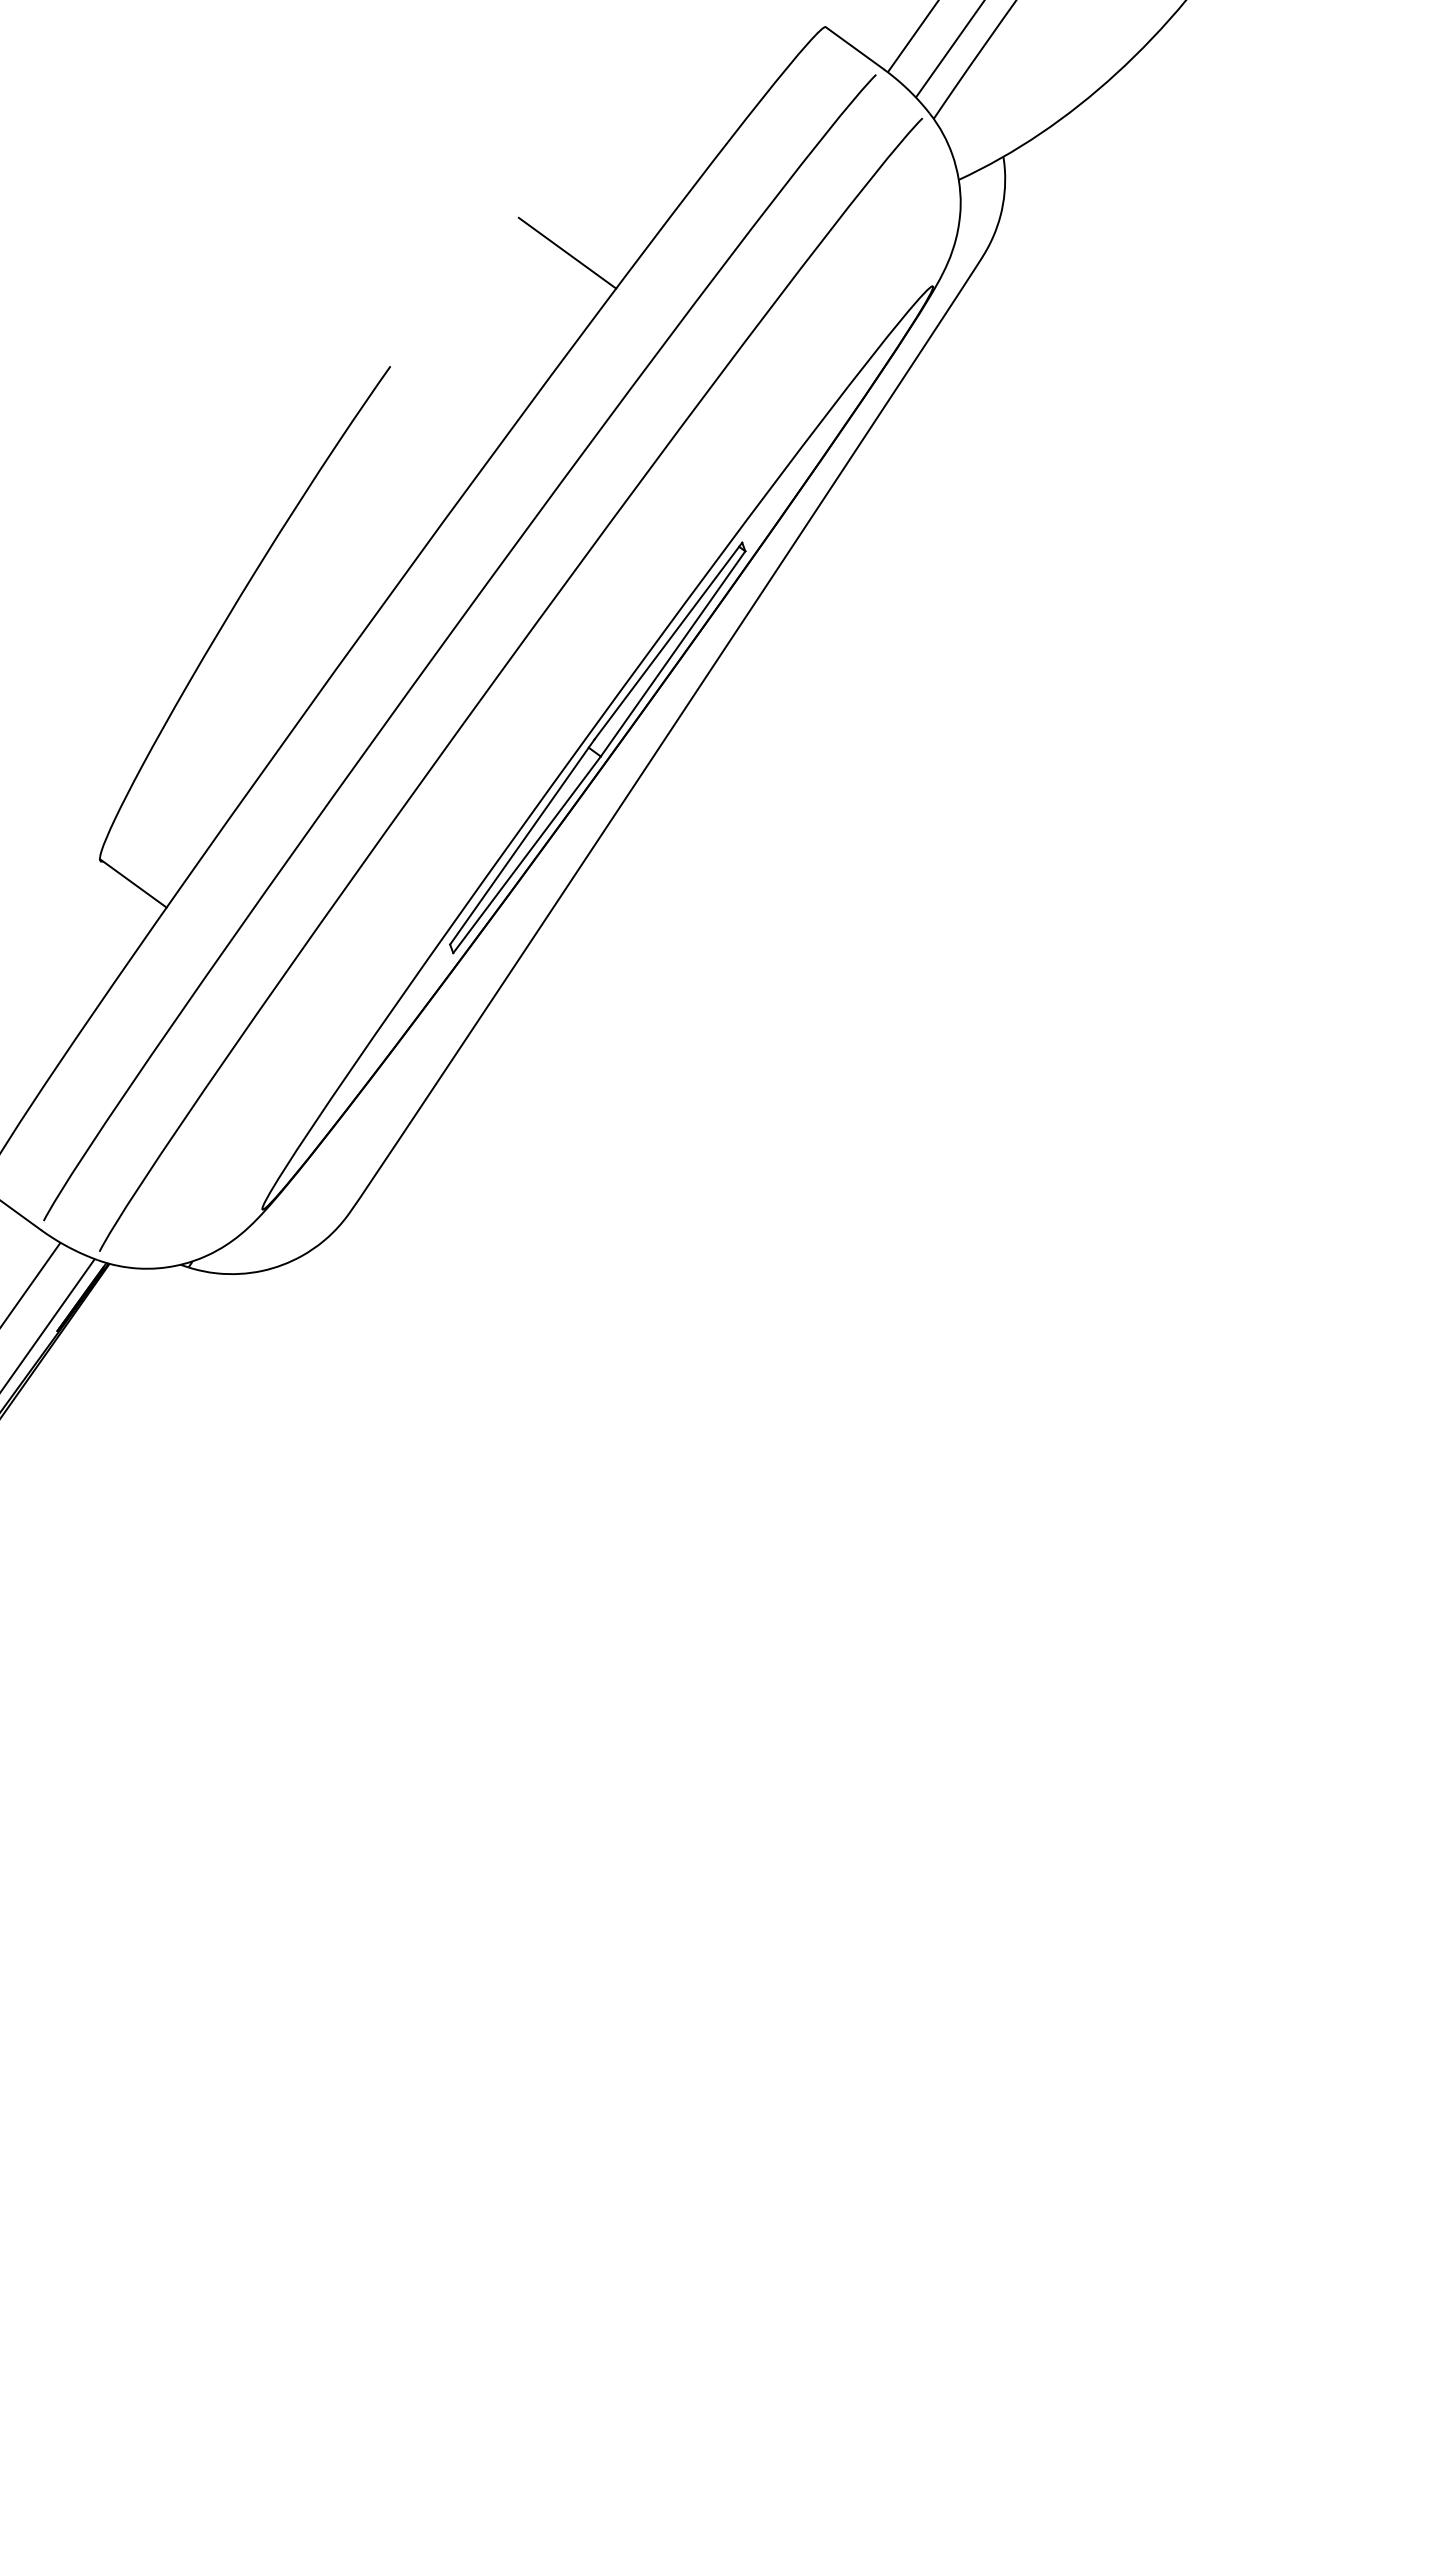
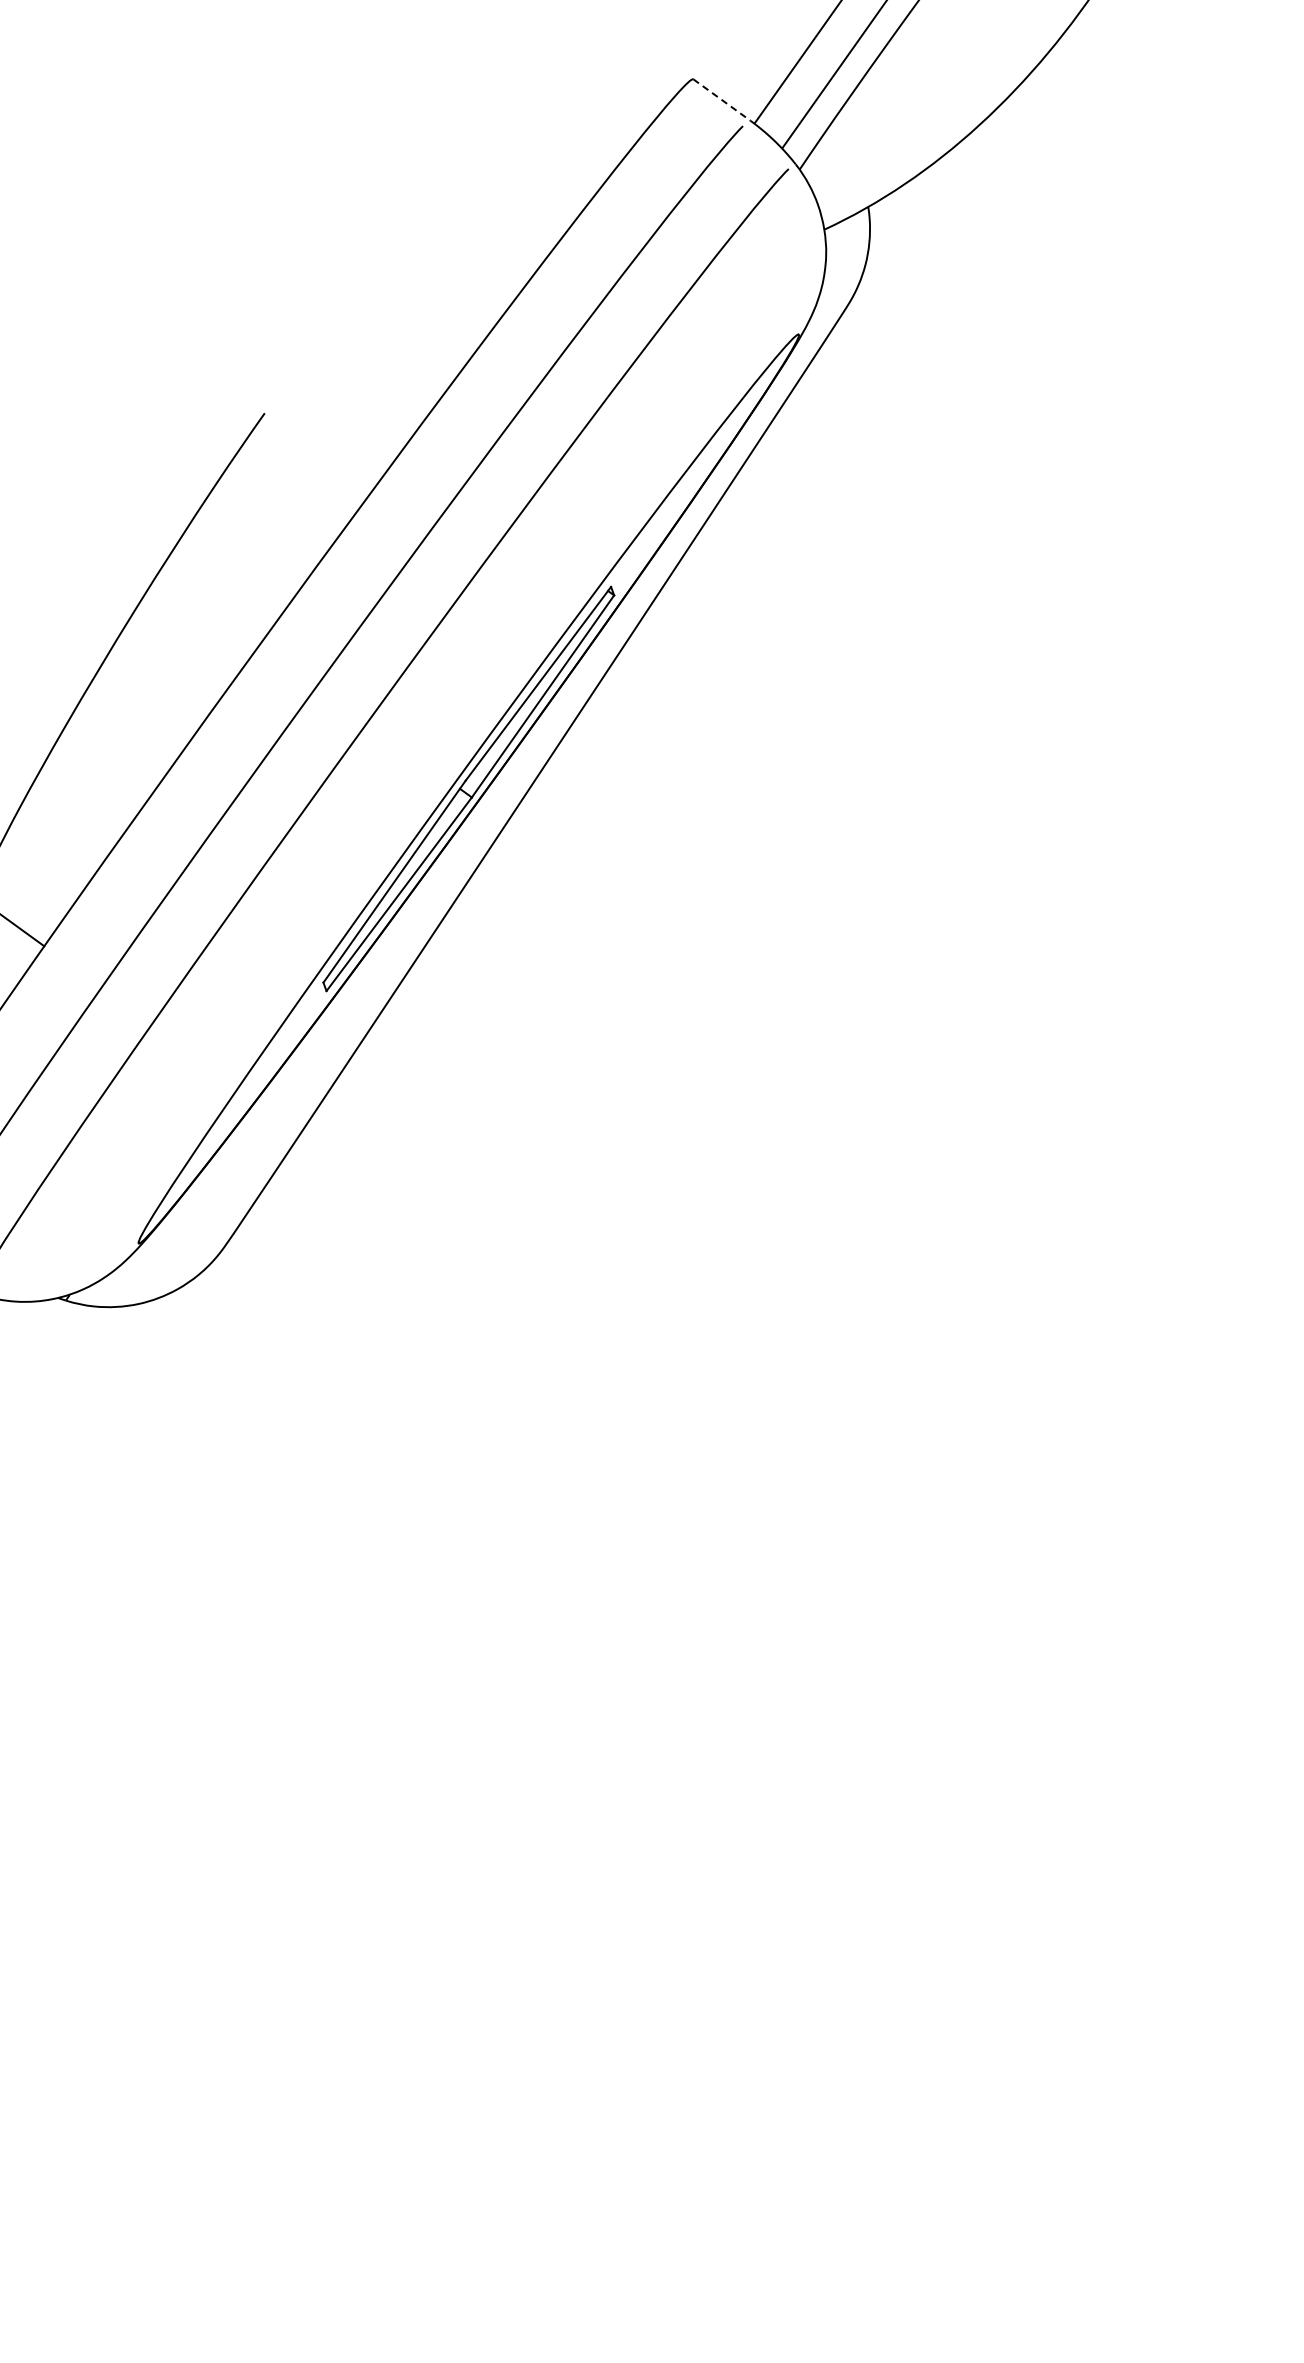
line: (854, 48) -> (721, 100), solid -> dashed
line: (567, 252) -> (439, 301), removed

